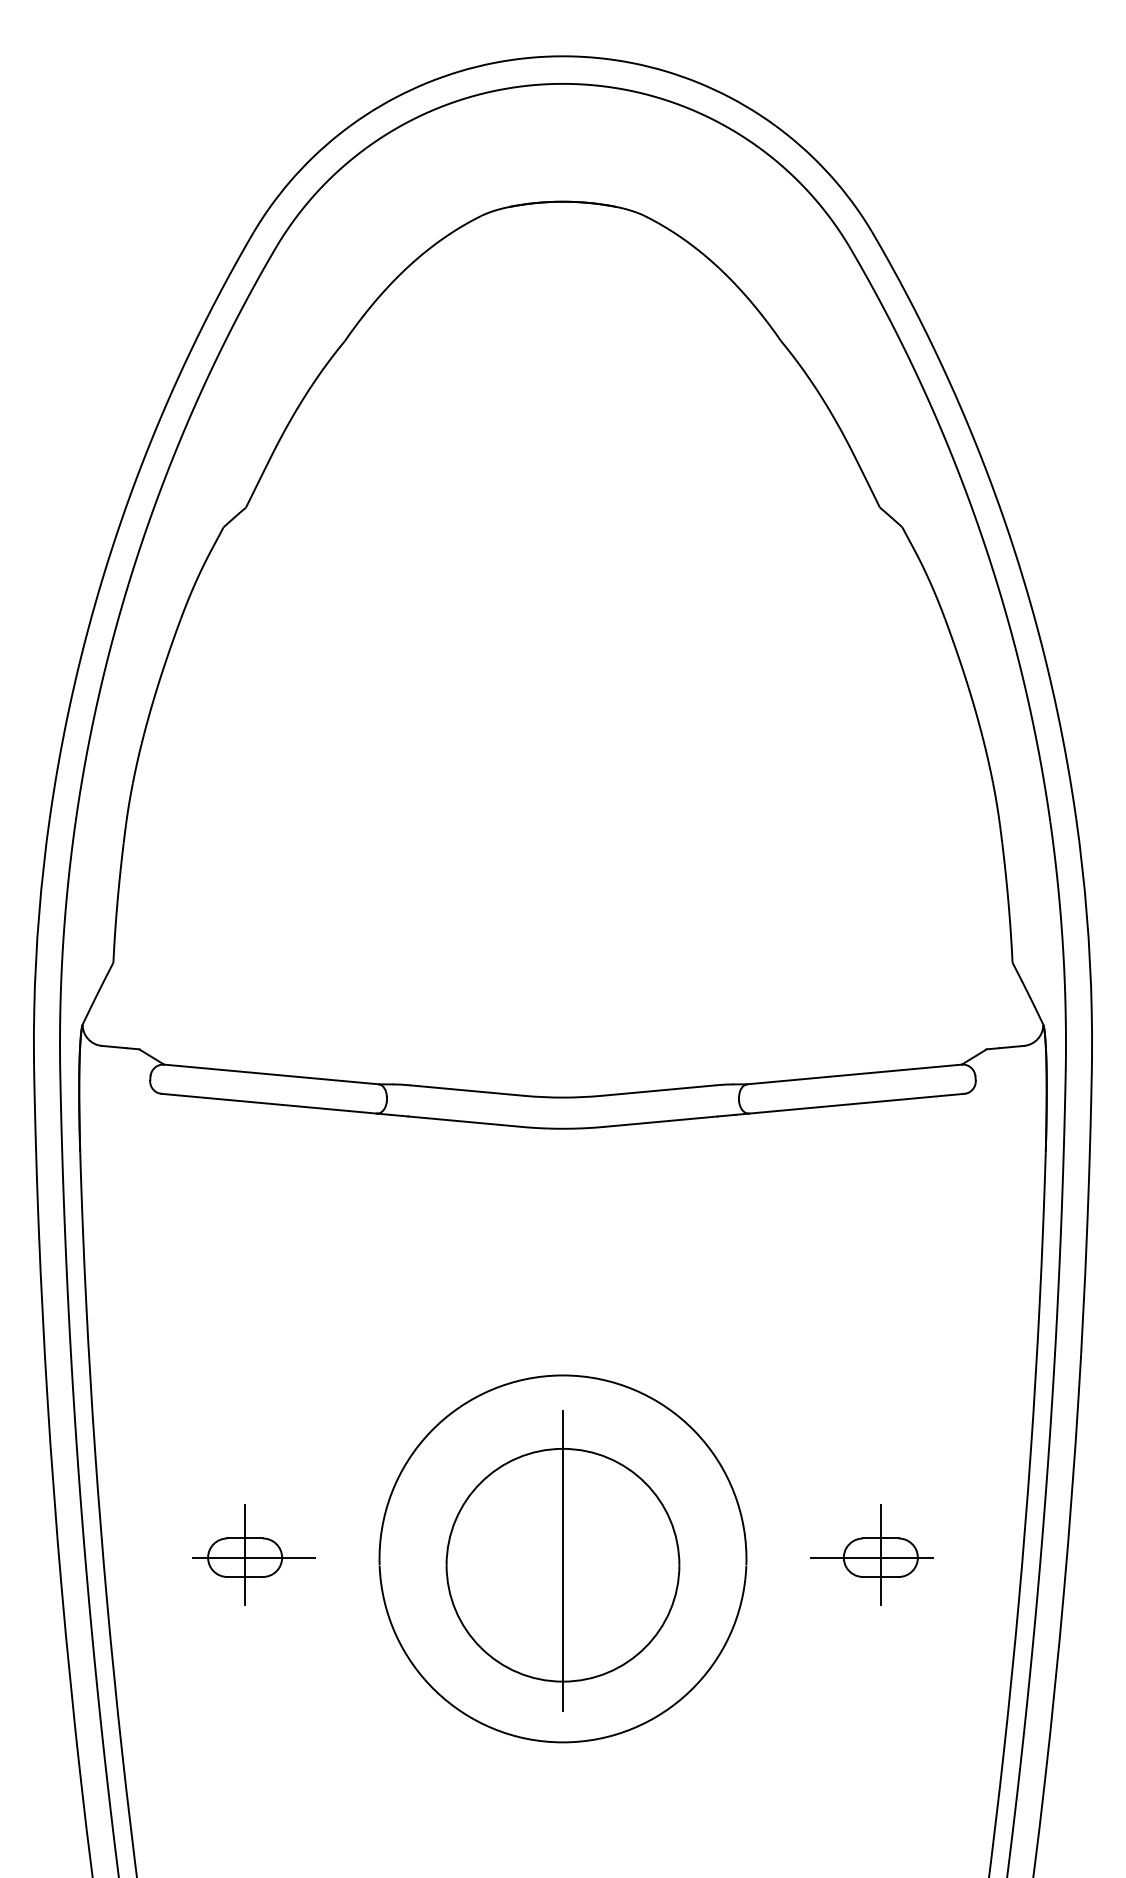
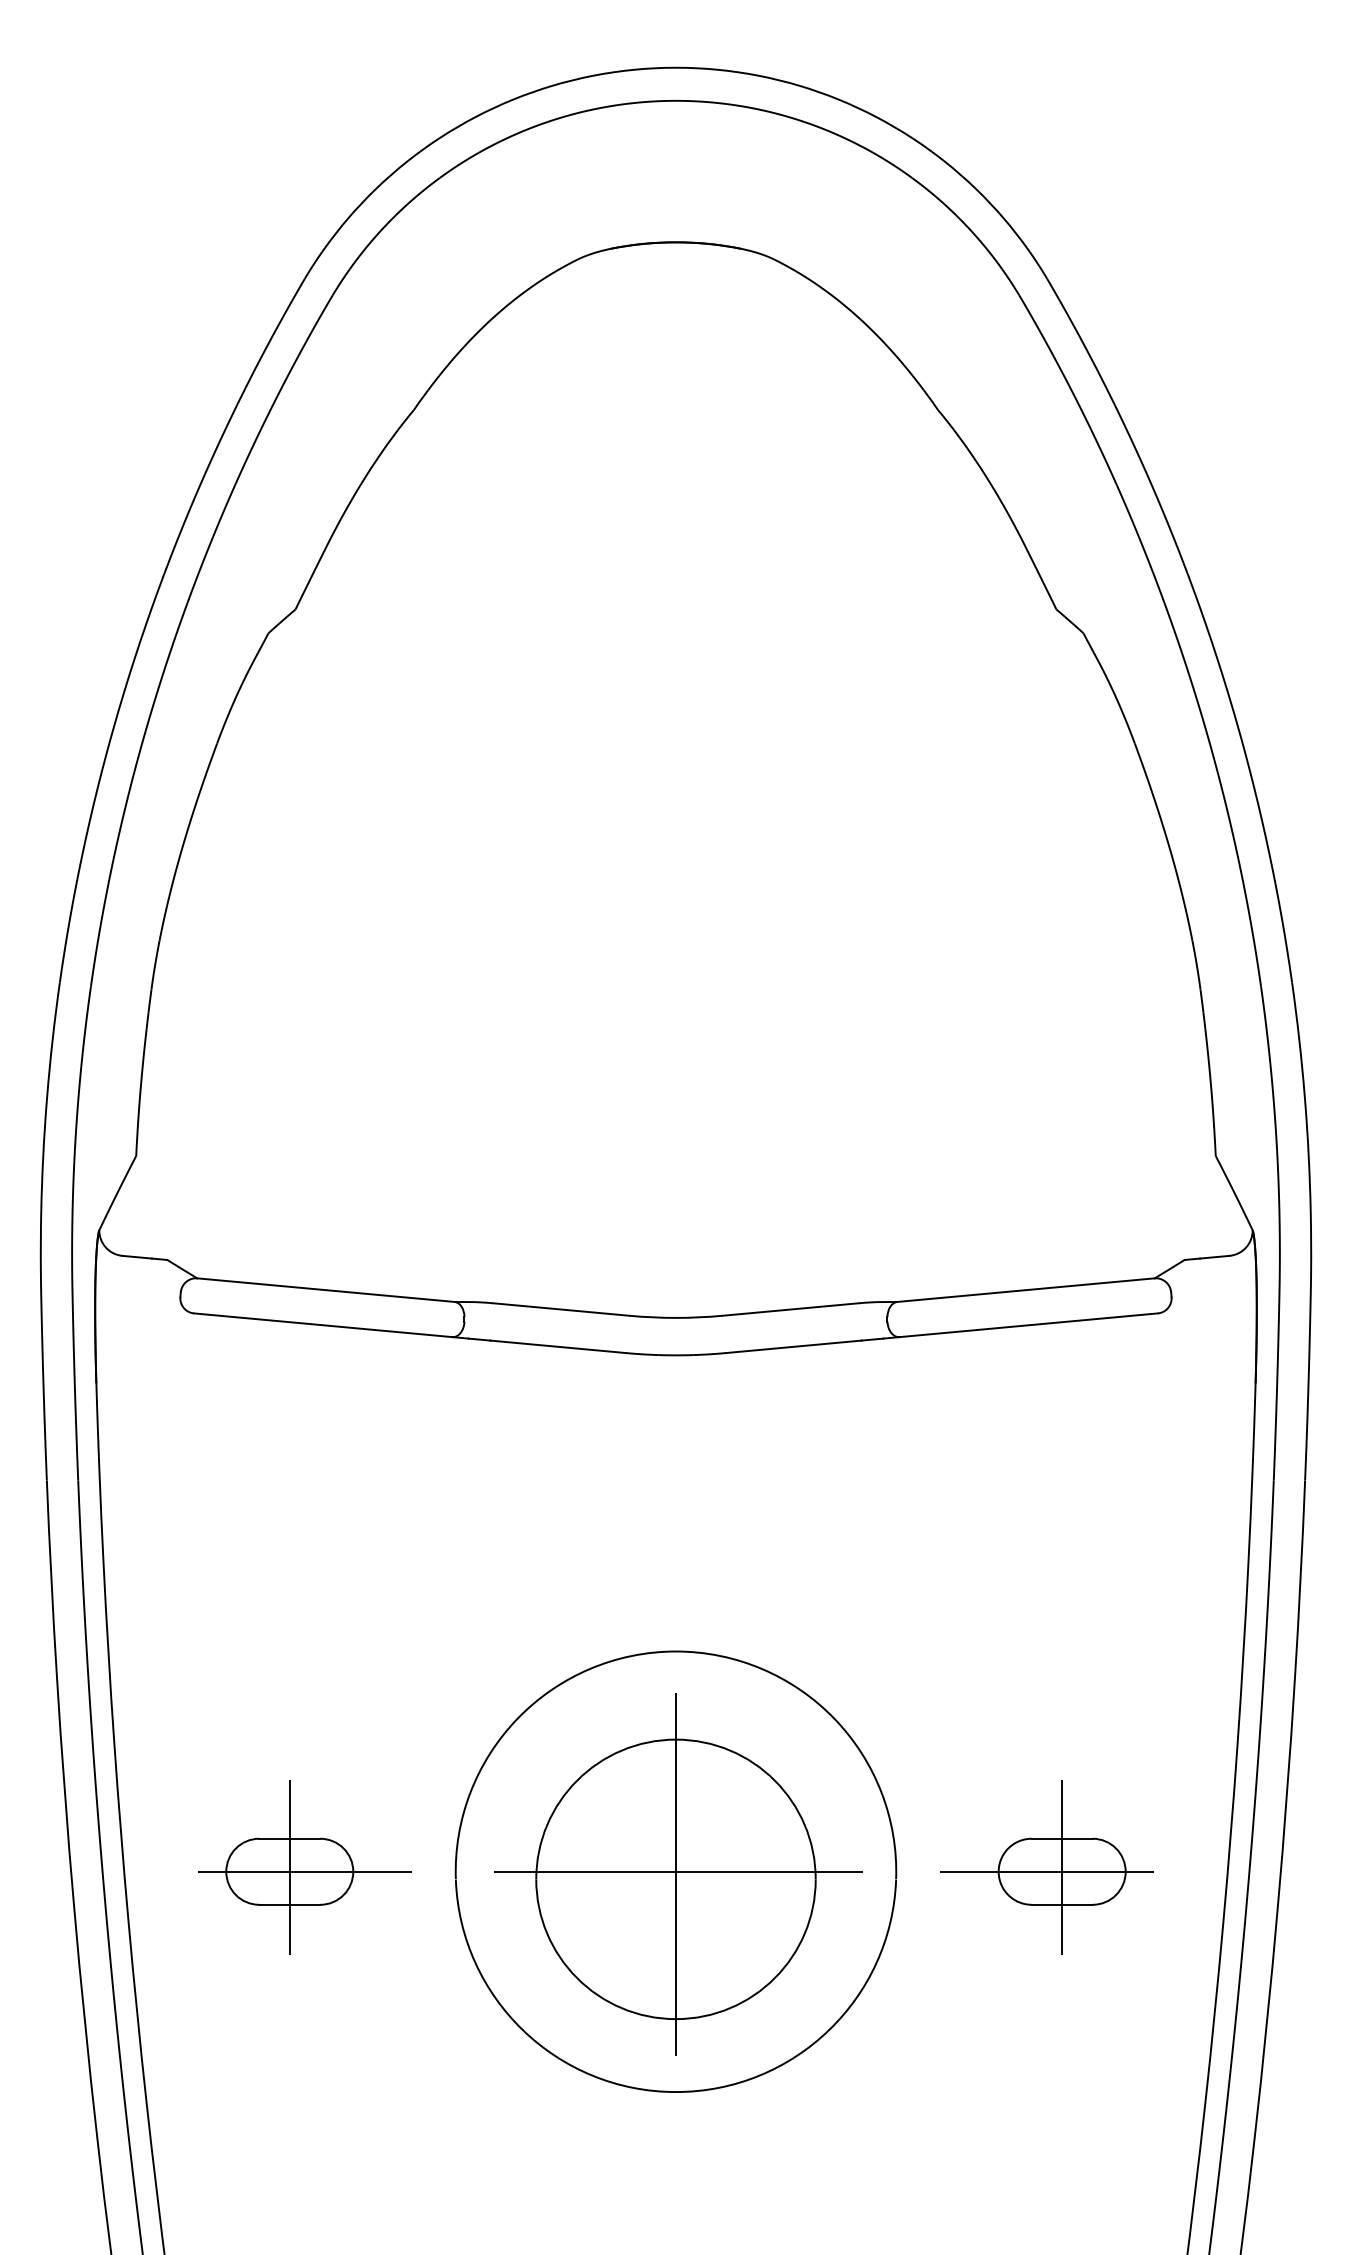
part: (253, 1554) -> (304, 1866), size x1.43
part: (871, 1554) -> (1046, 1866), size x1.43
line: (564, 1558) -> (677, 1871), added

